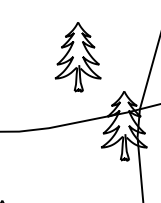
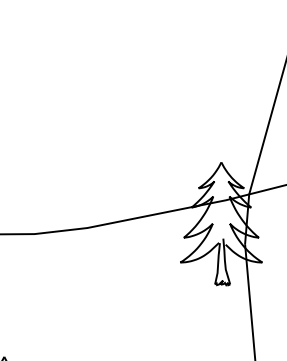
part: (77, 57) -> (138, 102), removed

